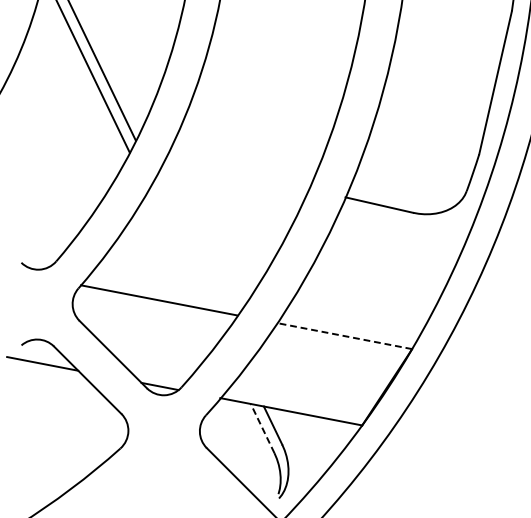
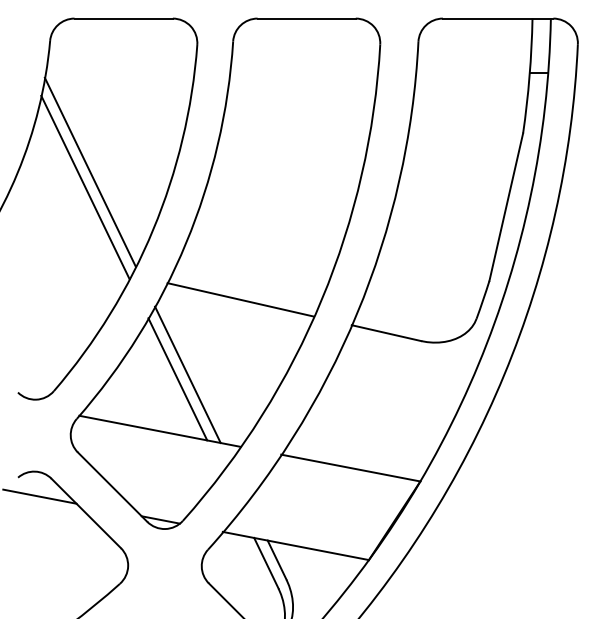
line: (237, 172) -> (240, 299), added
line: (186, 245) -> (187, 374), added
line: (176, 250) -> (177, 379), added
line: (344, 336) -> (350, 468), dashed -> solid
line: (262, 427) -> (266, 562), dashed -> solid

